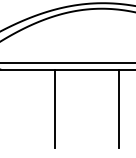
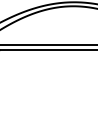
line: (54, 108) -> (39, 78), removed
line: (118, 108) -> (85, 78), removed

